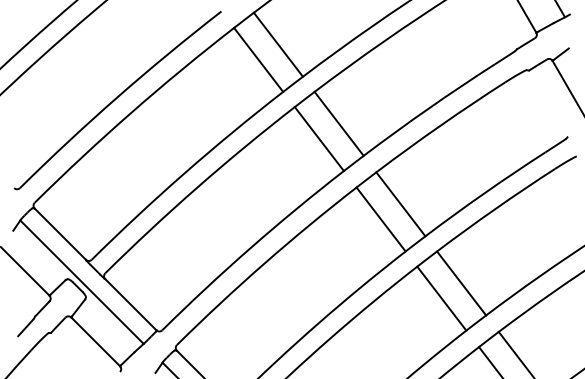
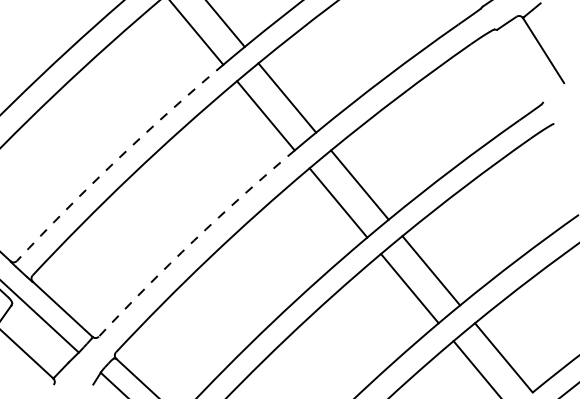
arc: (184, 173) -> (116, 160), solid -> dashed
arc: (250, 247) -> (193, 240), solid -> dashed

